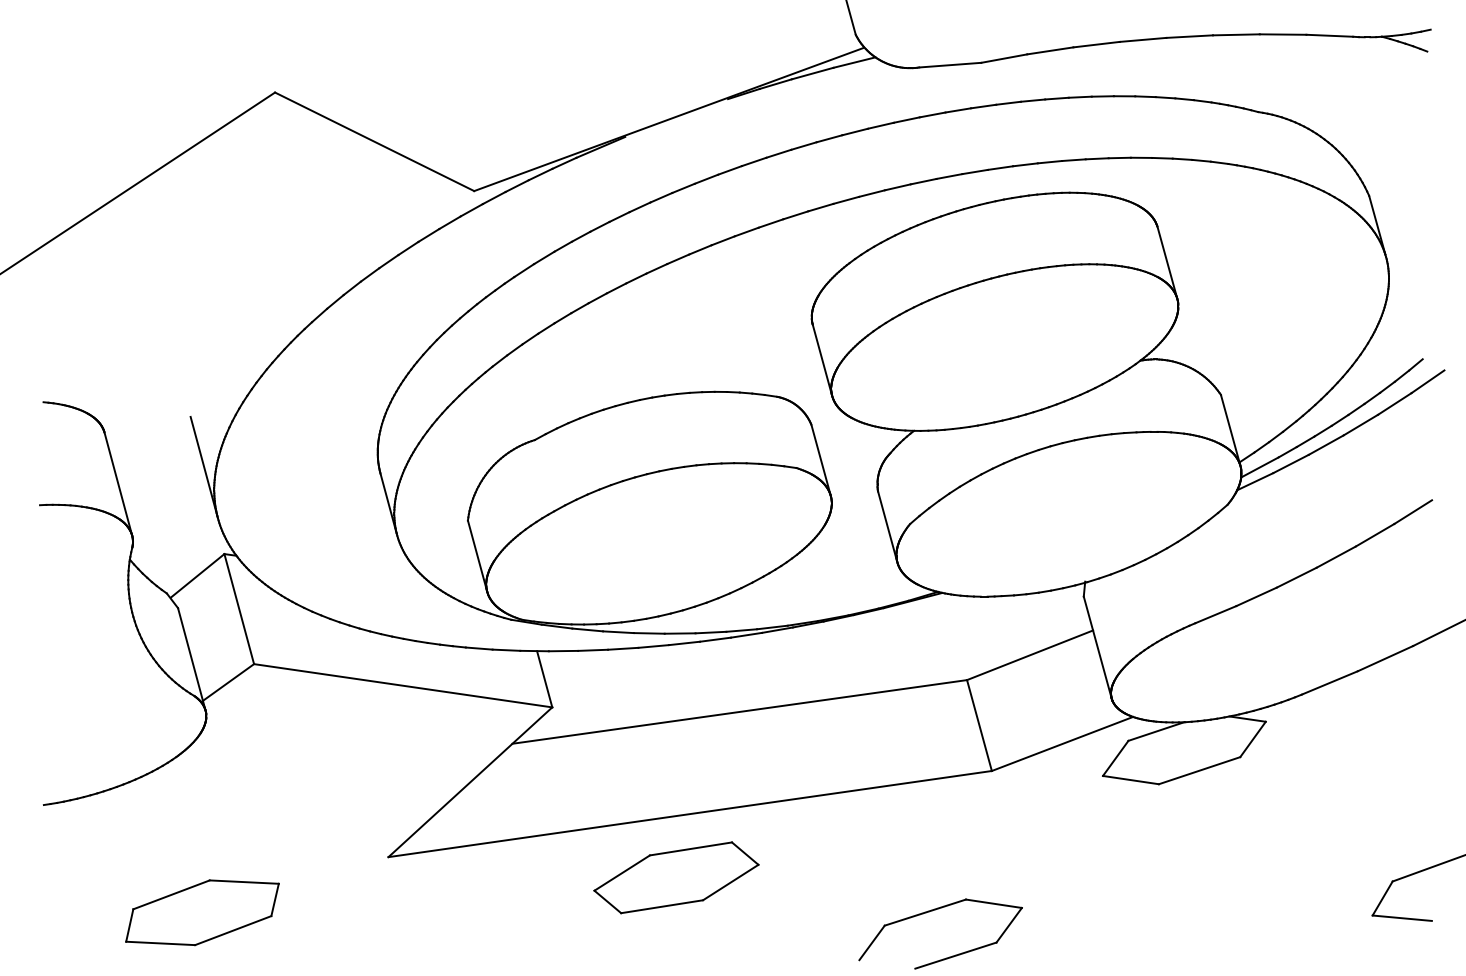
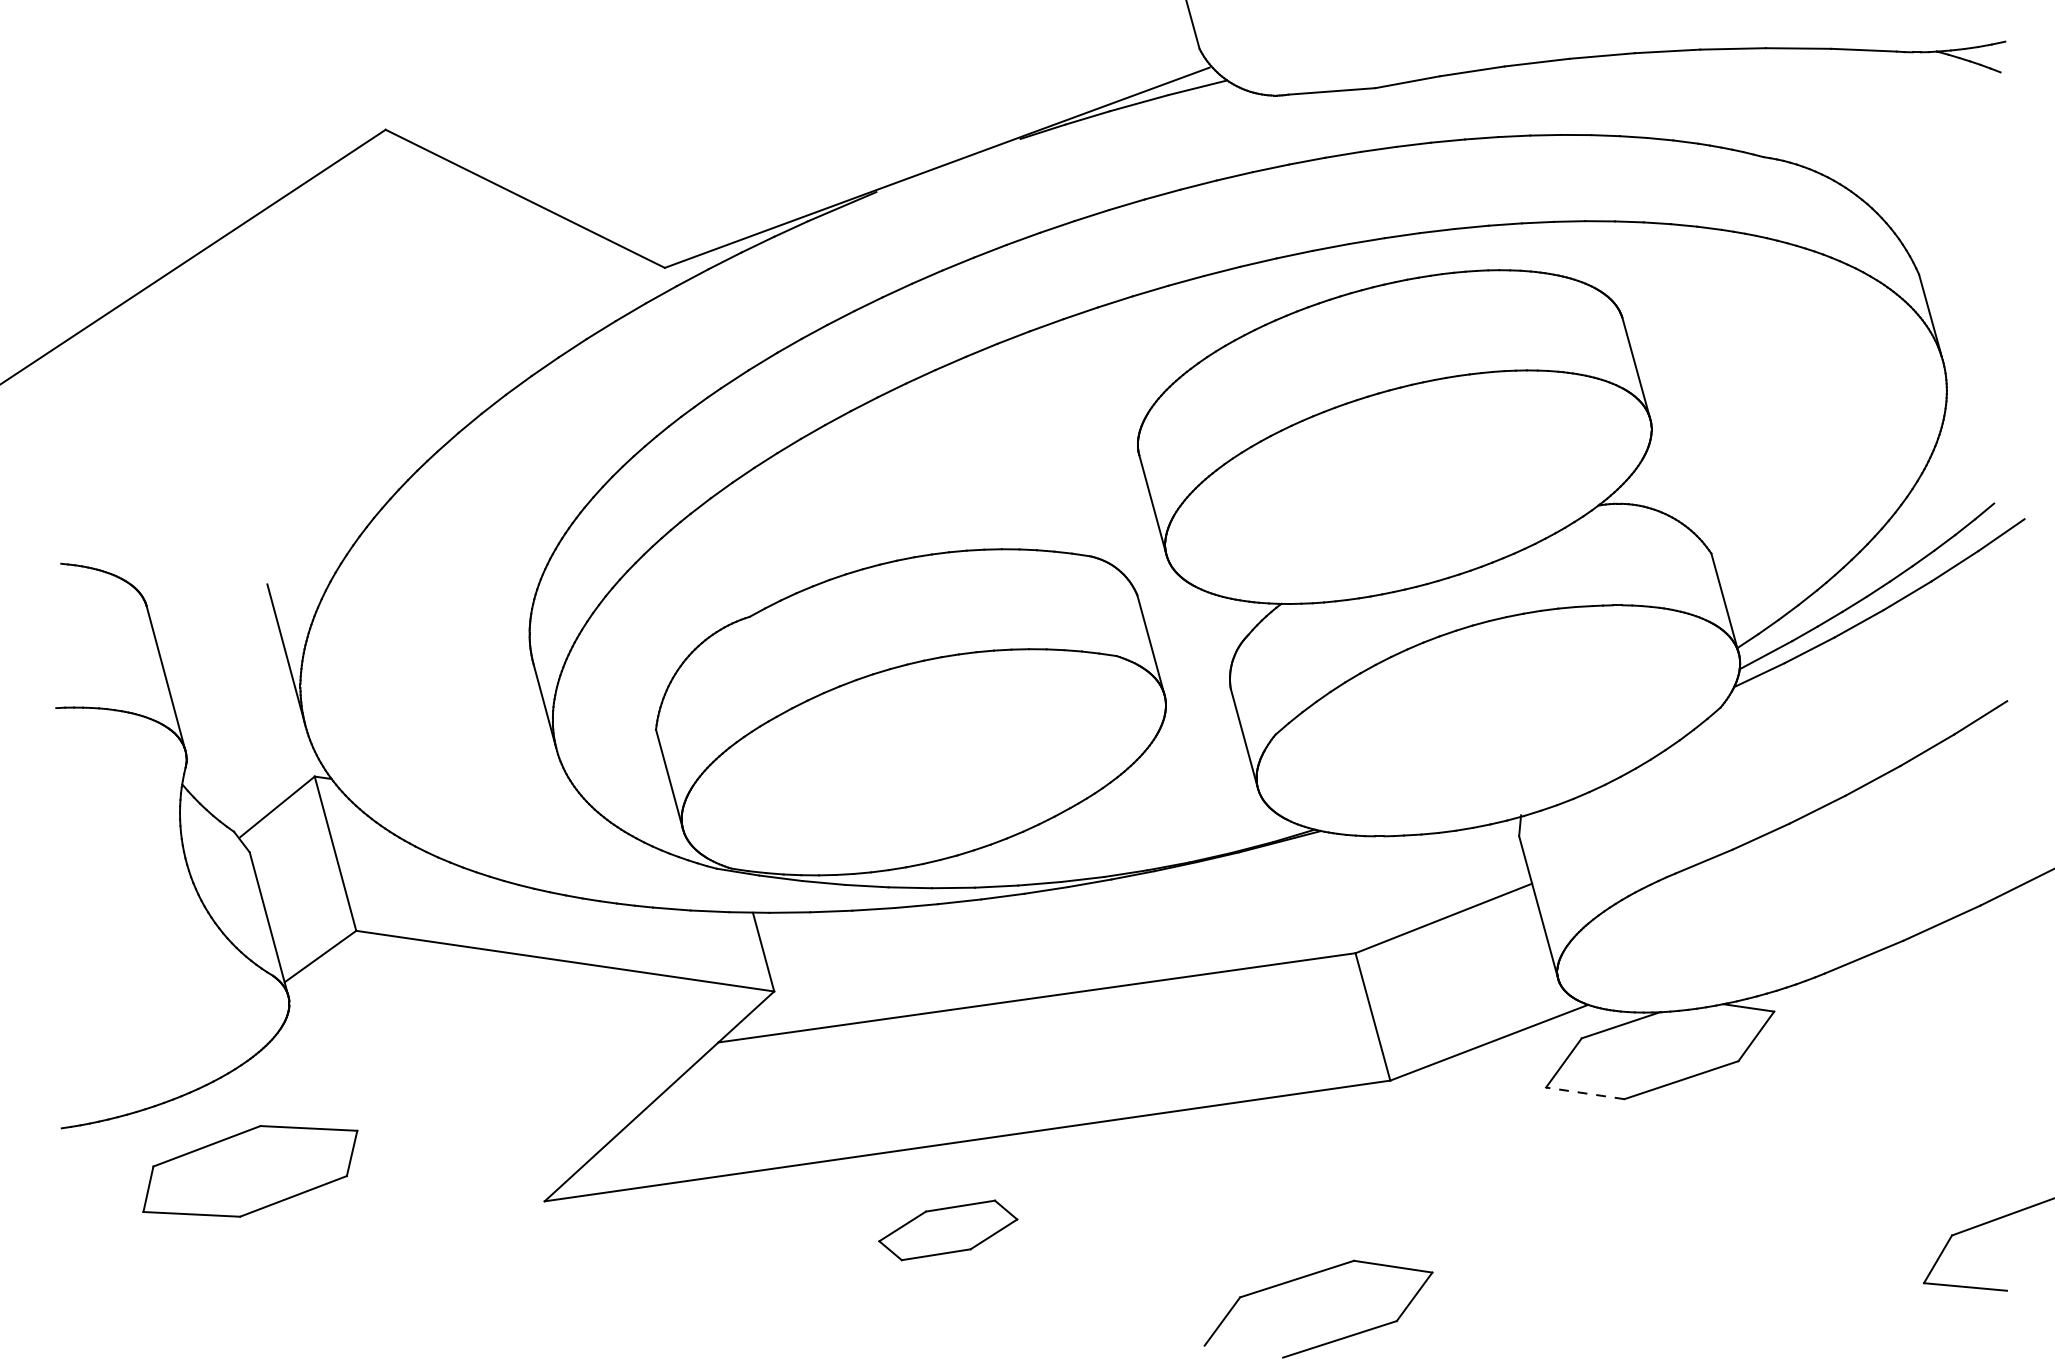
line: (1130, 780) -> (1584, 1093), solid -> dashed
part: (676, 877) -> (948, 1229), size x0.6
part: (202, 912) -> (250, 1171), moved

